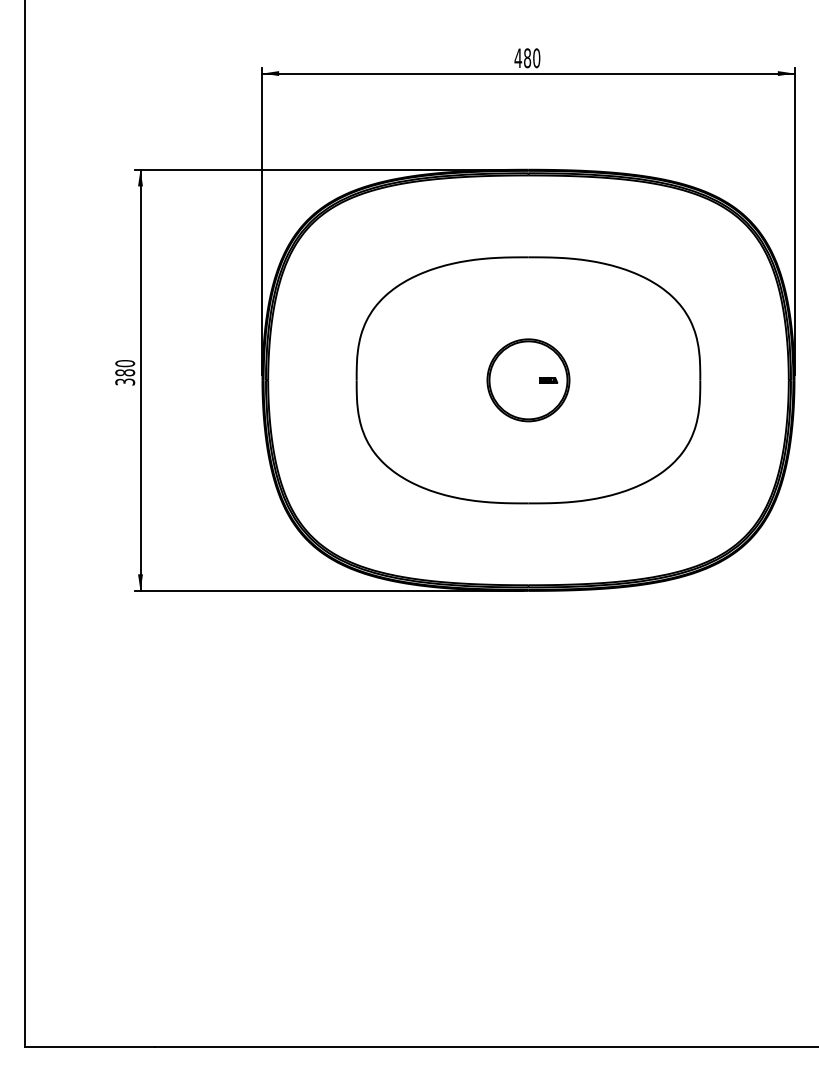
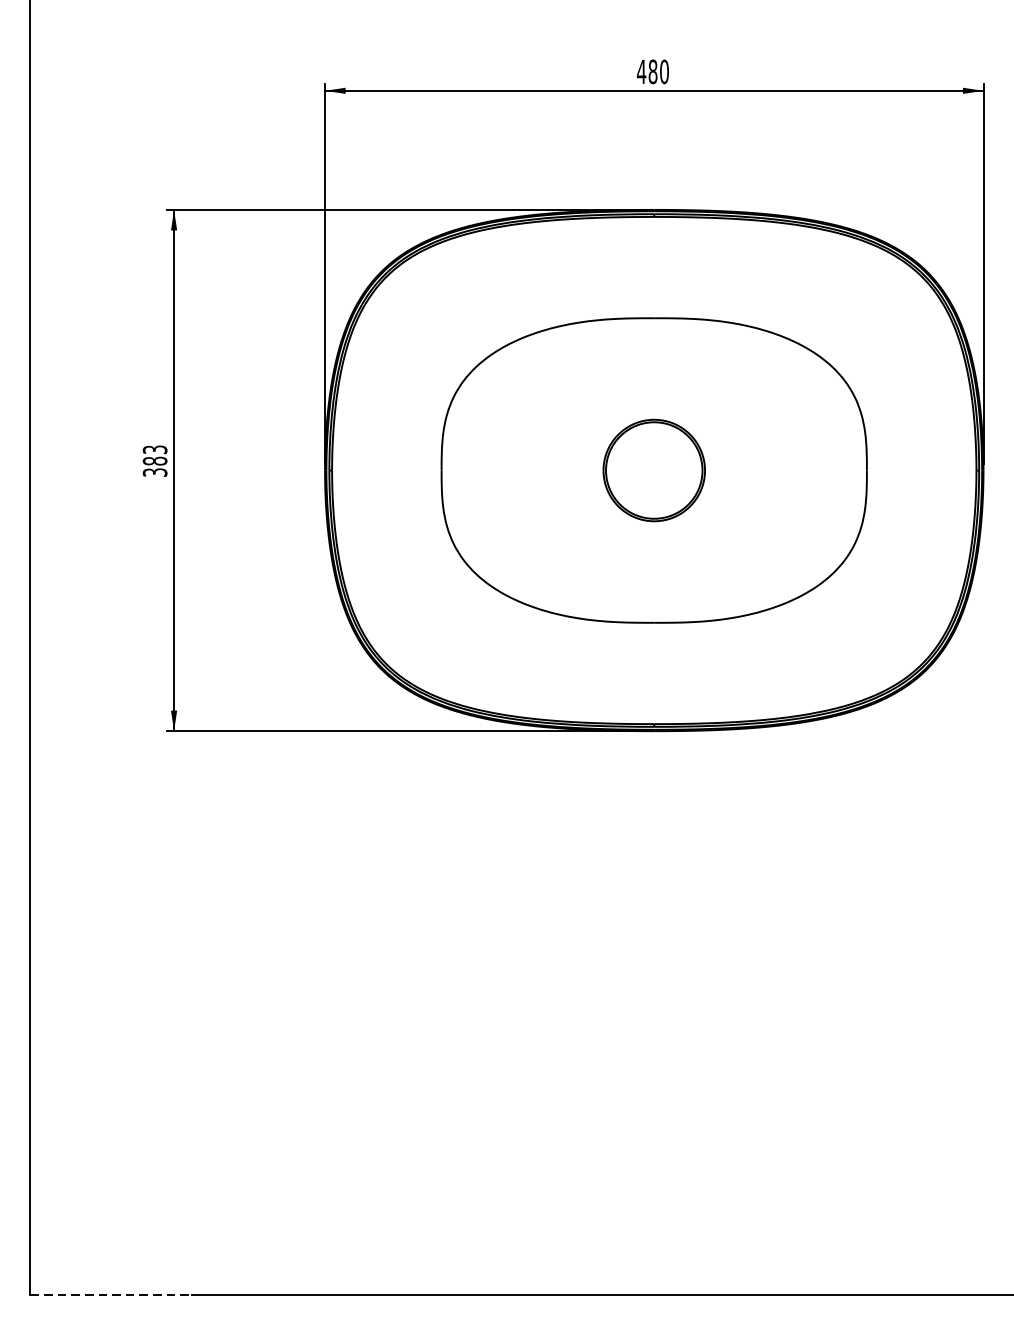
text: (125, 363) -> (155, 449), 380 -> 383
part: (548, 380) -> (679, 470), removed
line: (90, 1046) -> (112, 1295), solid -> dashed

